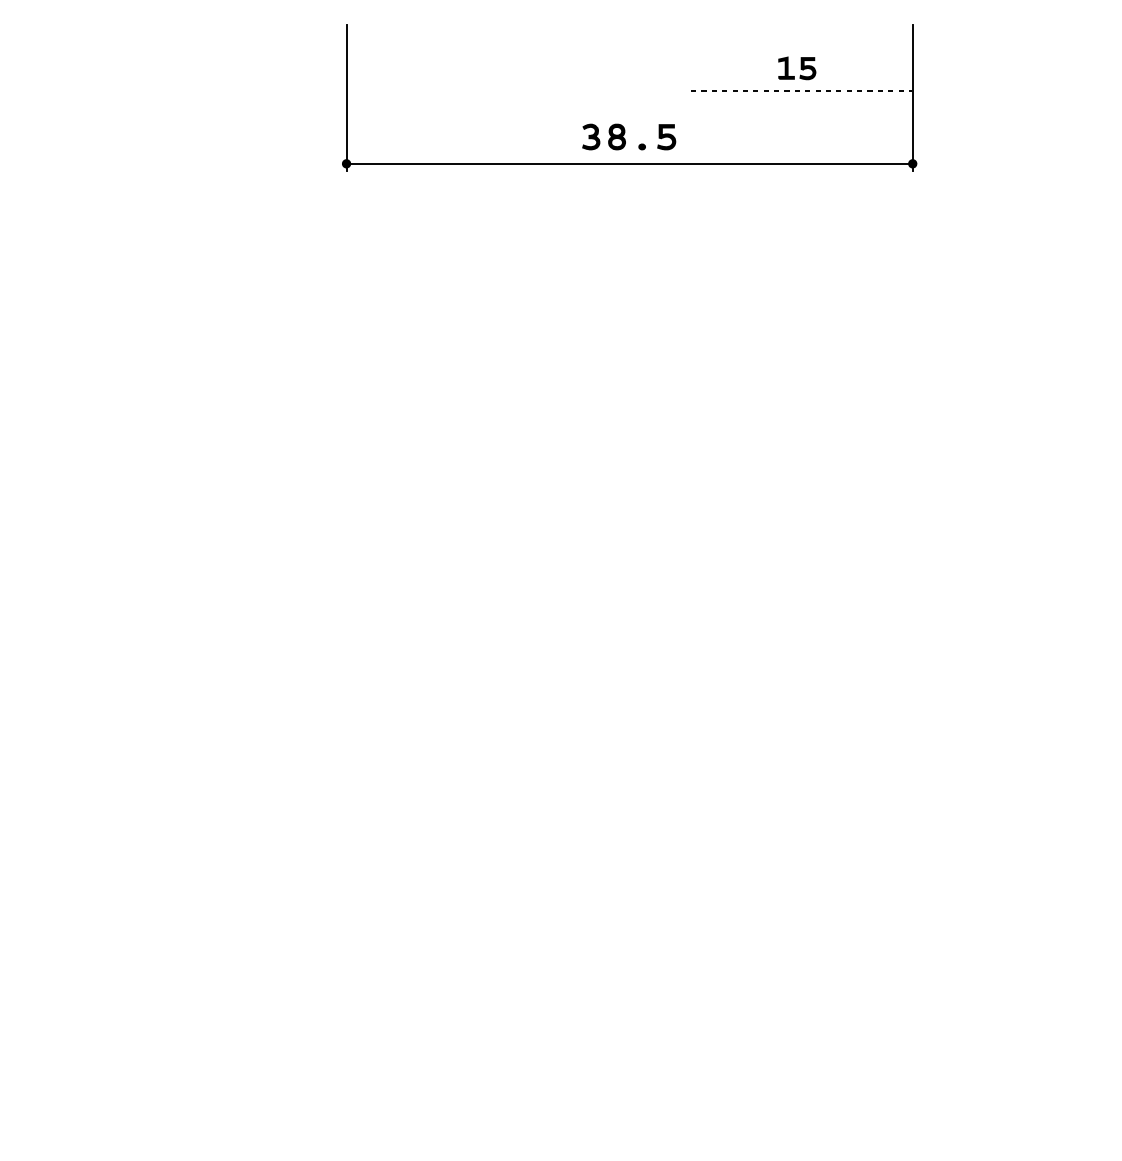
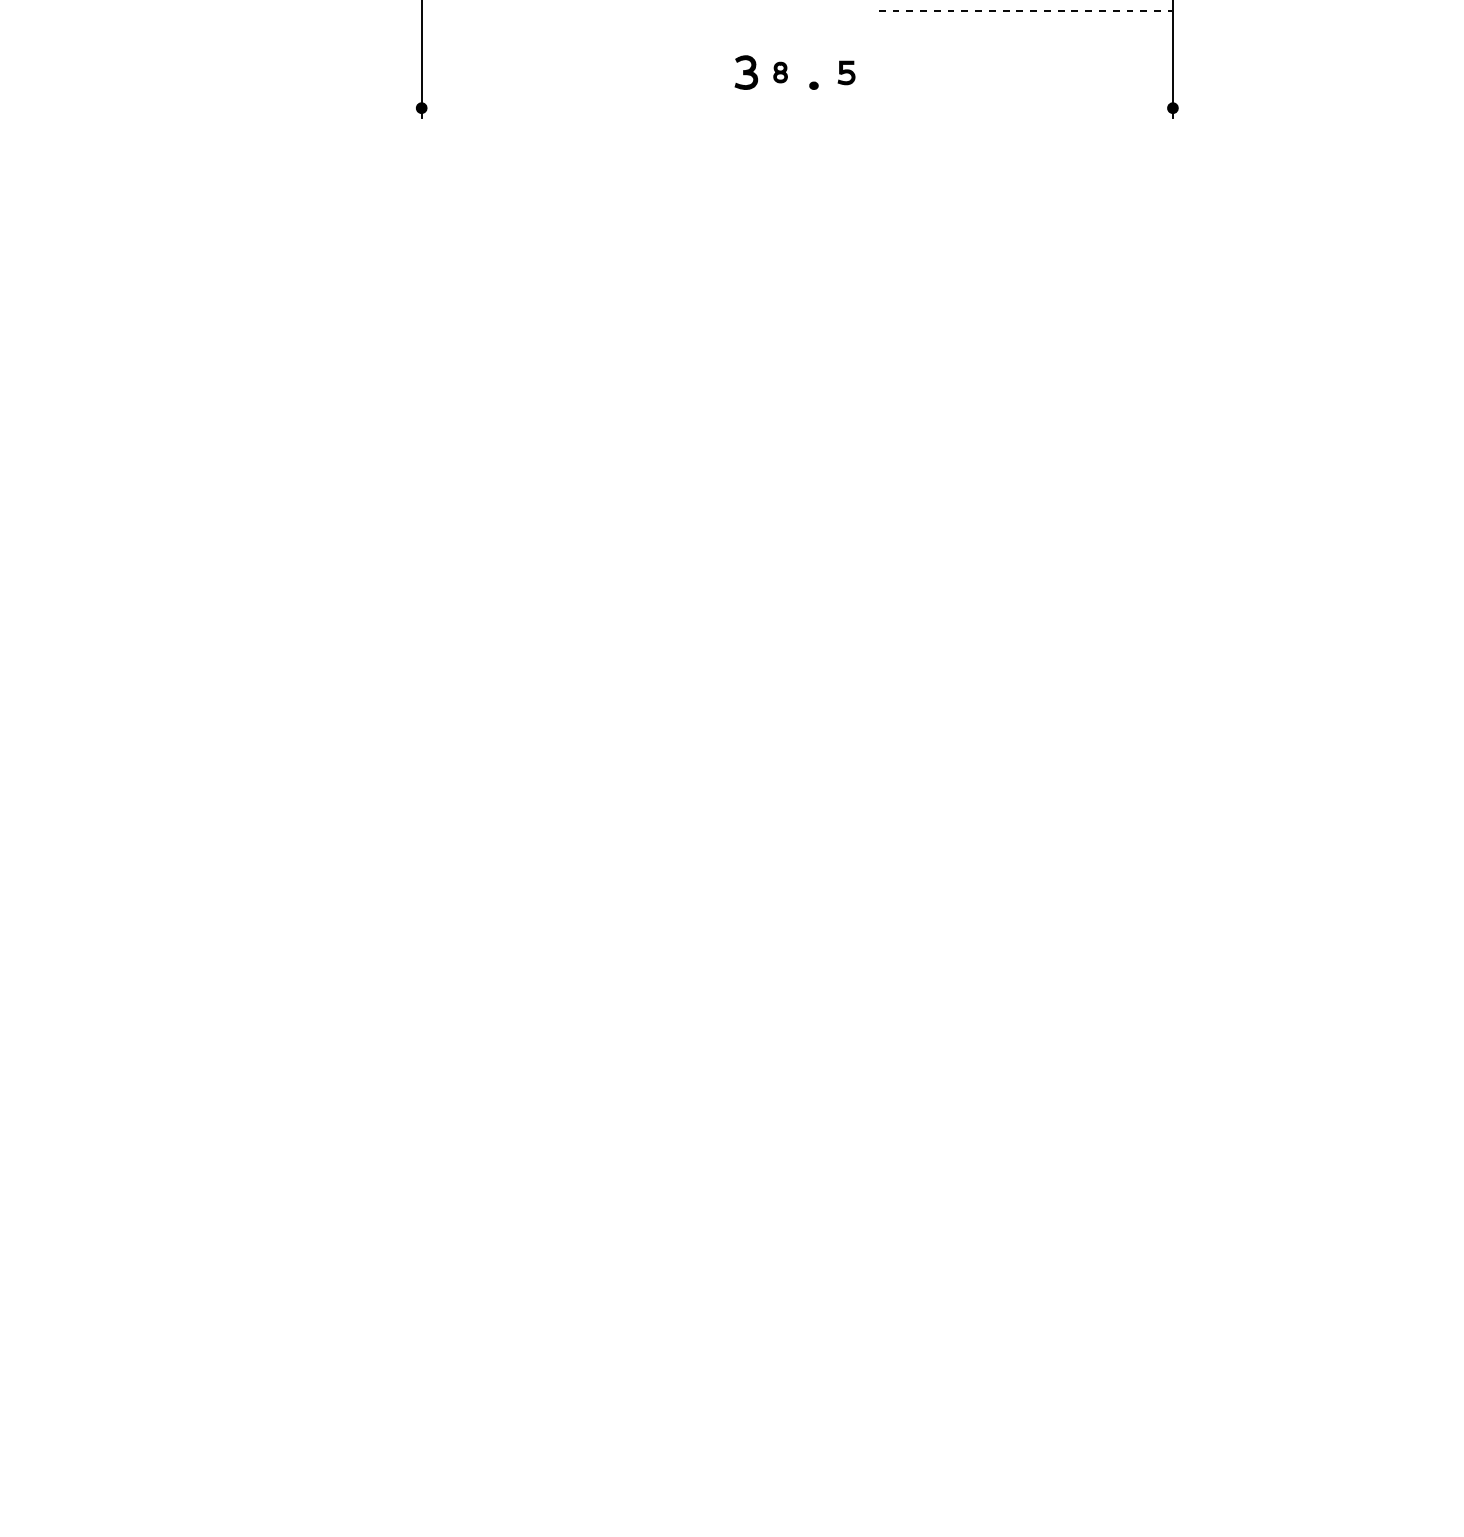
part: (616, 136) -> (779, 71), size x0.6
part: (666, 137) -> (846, 73), size x0.7
line: (631, 163) -> (799, 107), removed

